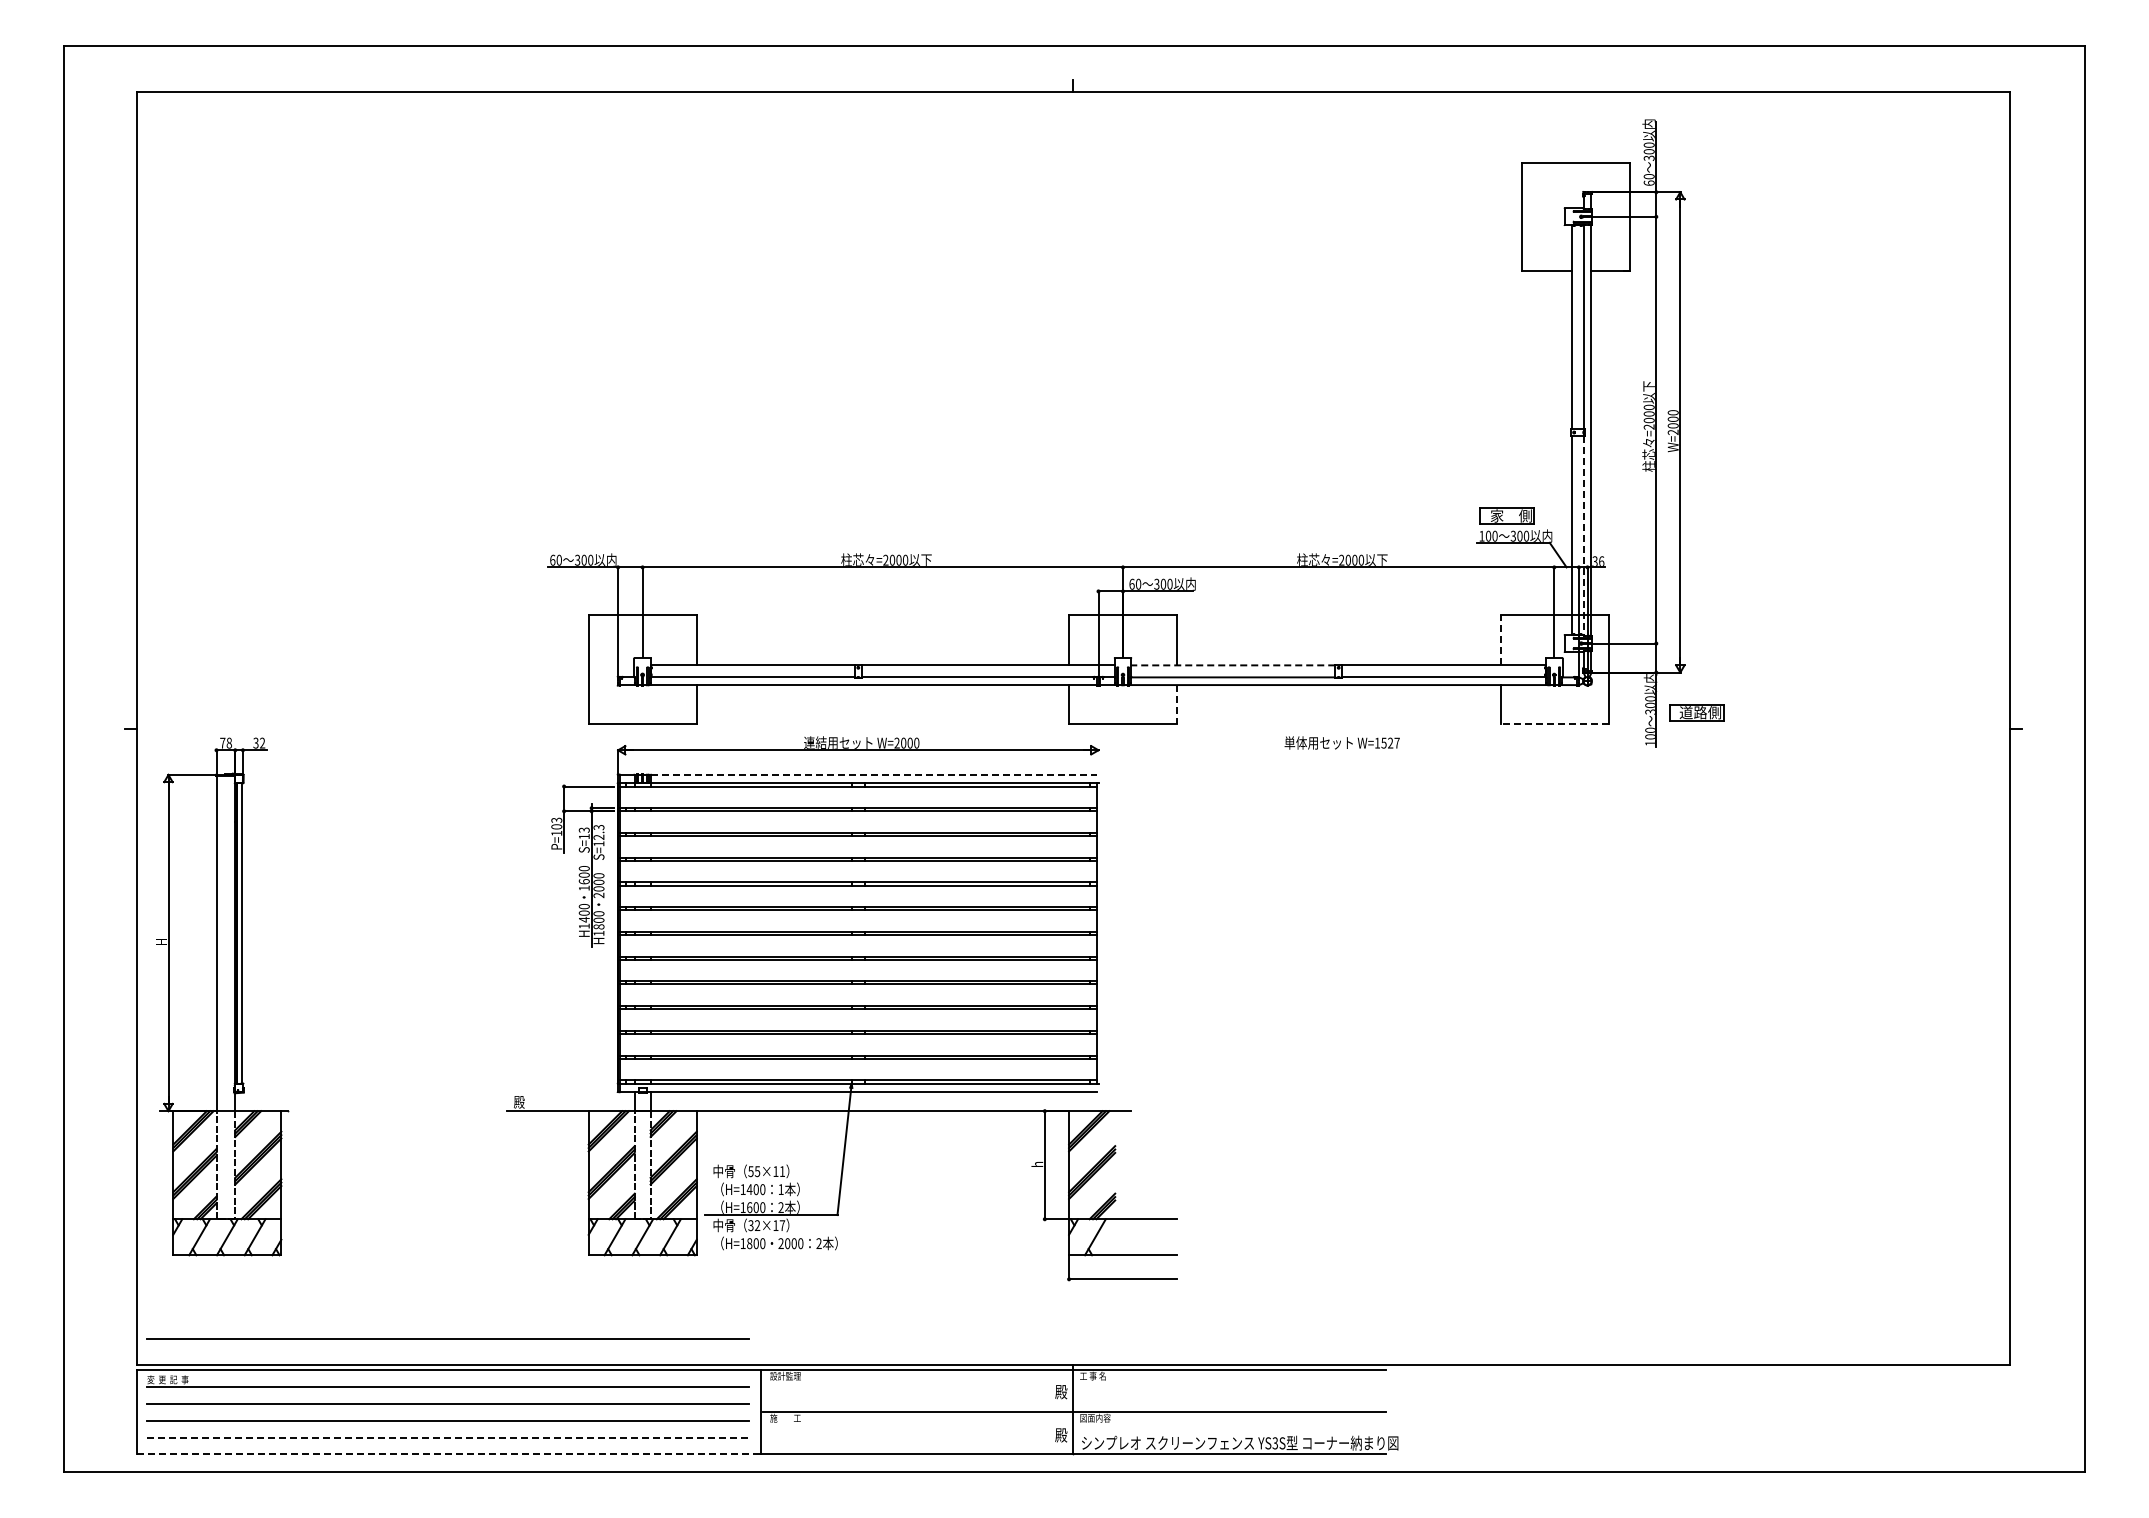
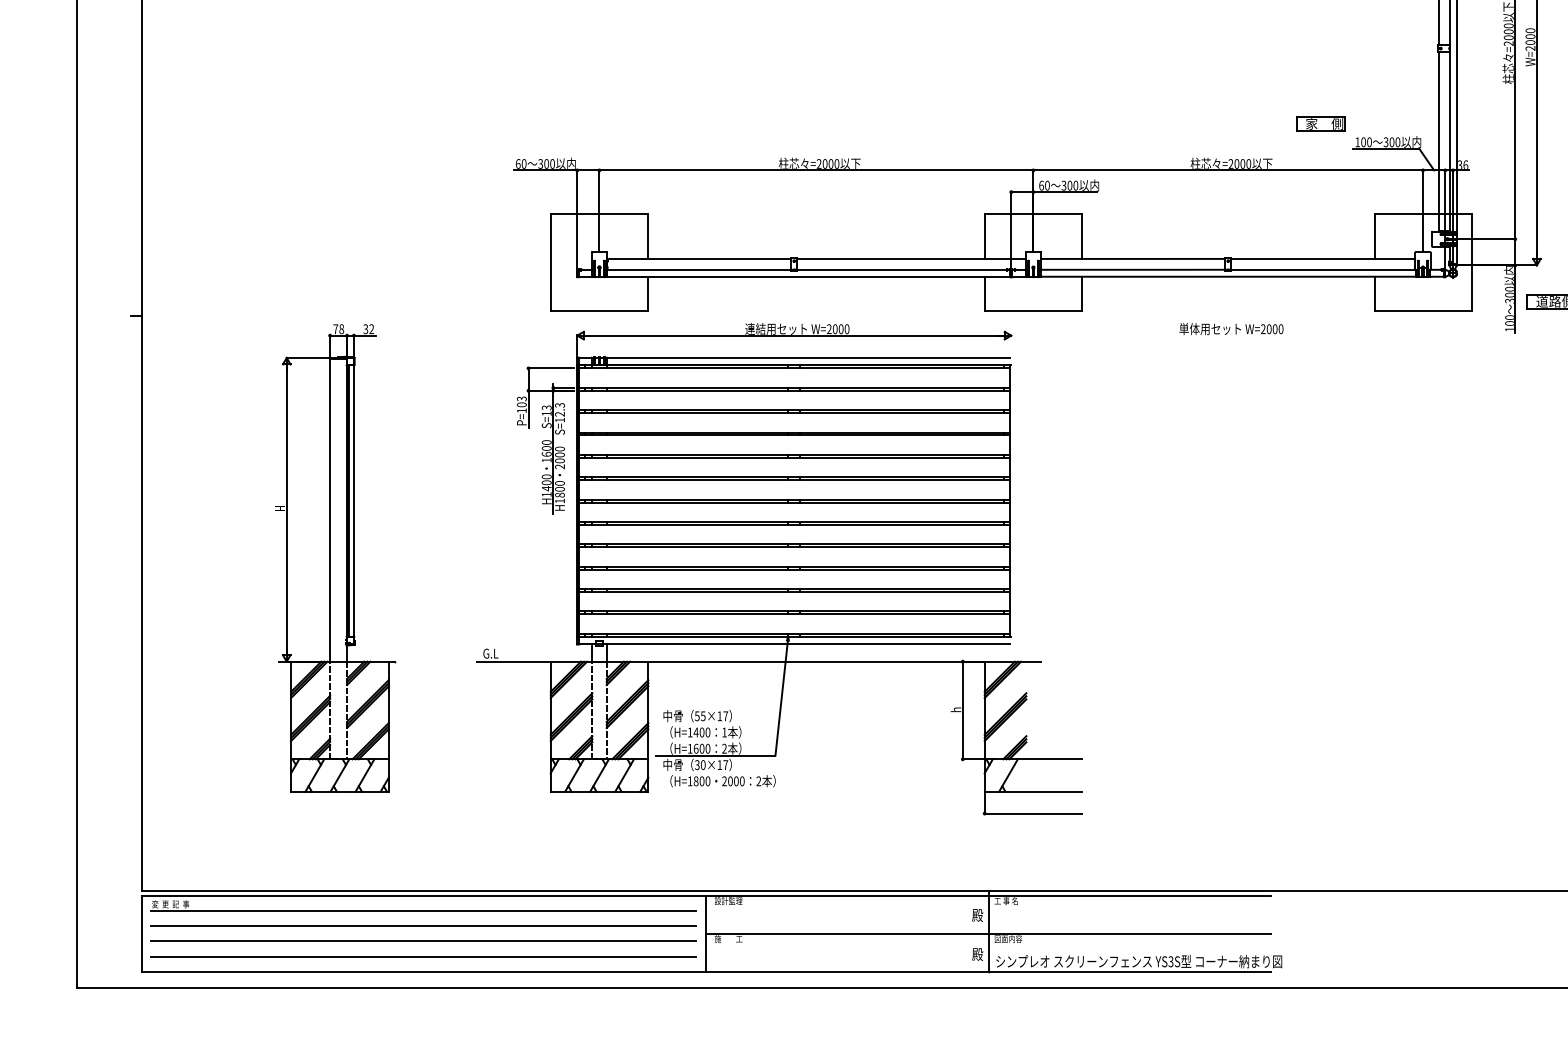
part: (1506, 515) -> (1320, 123), moved
line: (1583, 535) -> (1449, 141), dashed -> solid
line: (1500, 640) -> (1374, 236), dashed -> solid
line: (1233, 665) -> (1133, 259), dashed -> solid
line: (1177, 704) -> (1082, 294), dashed -> solid
line: (1554, 723) -> (1423, 311), dashed -> solid
text: (1386, 742) -> (1271, 328), W=1527 -> W=2000
line: (874, 774) -> (808, 357), dashed -> solid
part: (222, 996) -> (335, 558), moved
text: (521, 1102) -> (490, 653), 殿 -> G.L
text: (782, 1171) -> (725, 716), 55×11 -> 55×17
text: (757, 1225) -> (703, 764), 32×17 -> 30×17
line: (447, 1338) -> (423, 867), removed
line: (448, 1437) -> (424, 956), dashed -> solid
line: (449, 1454) -> (424, 971), dashed -> solid

